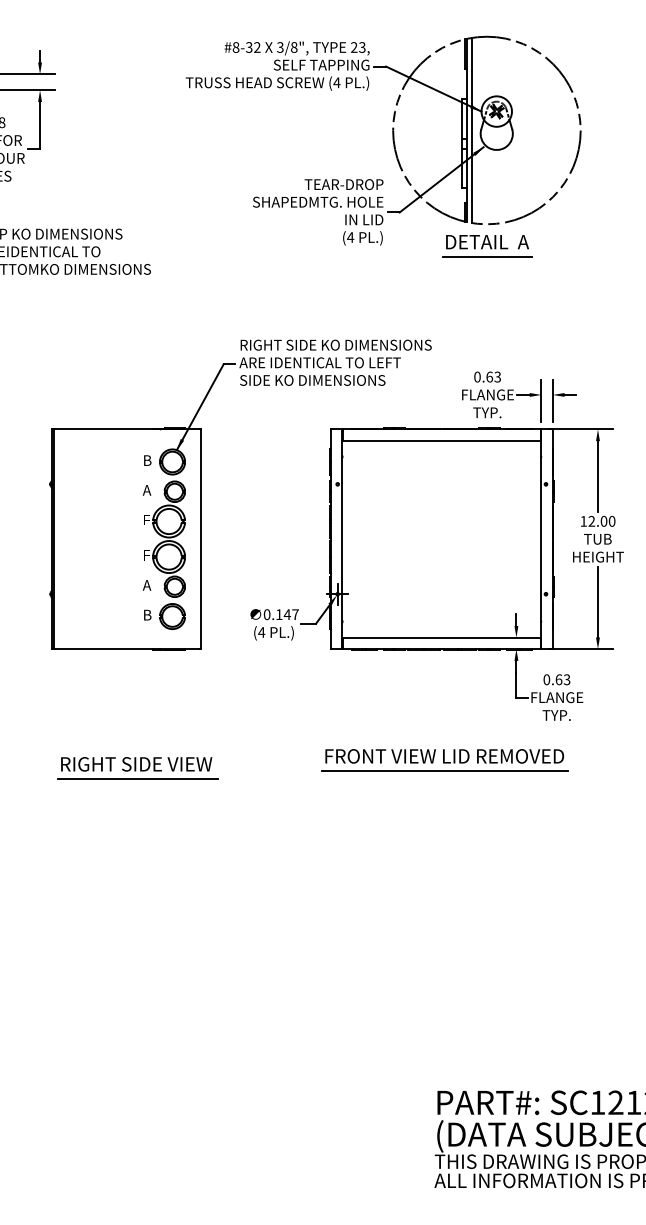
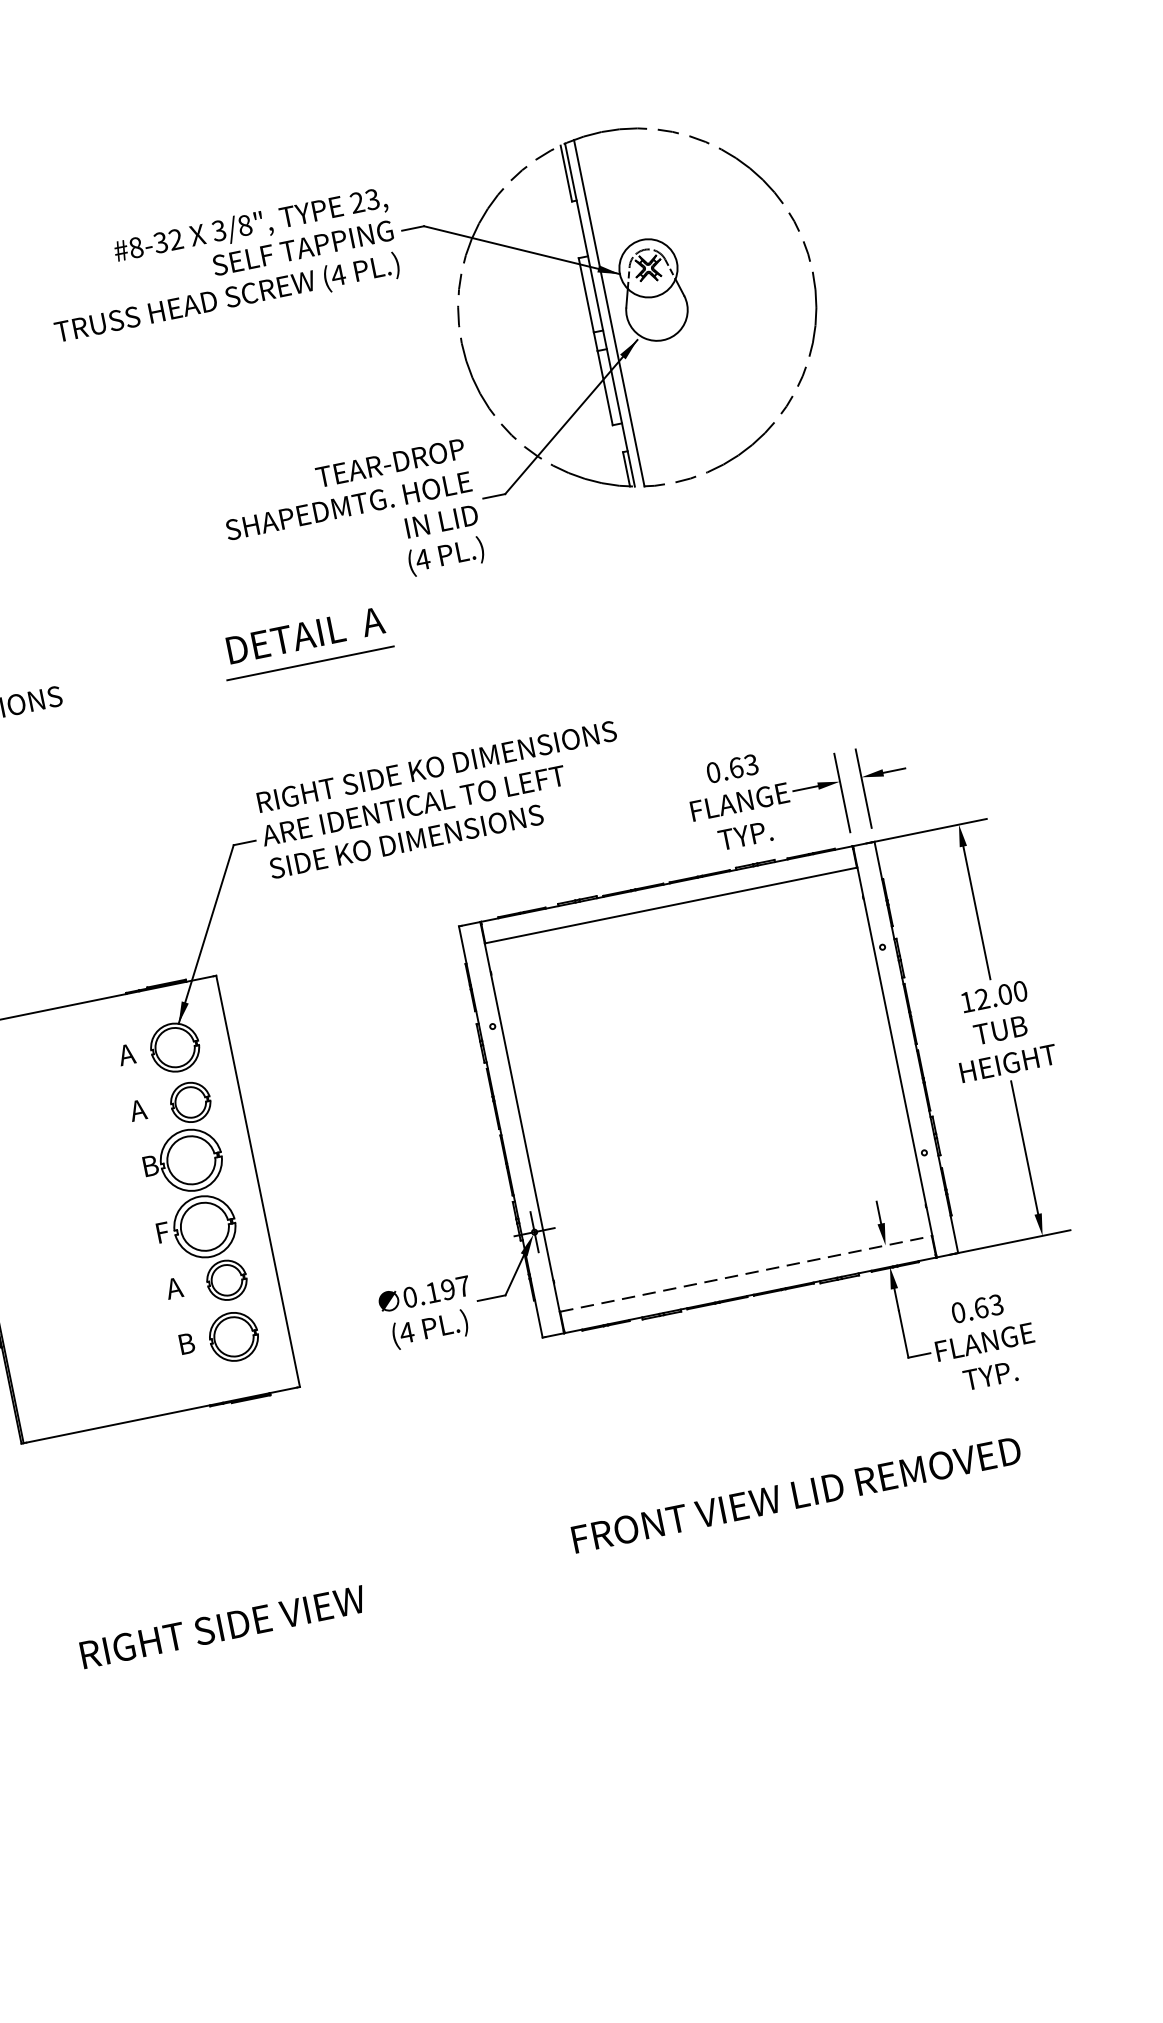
part: (487, 246) -> (307, 643), moved
text: (146, 460) -> (125, 1054), B -> A
text: (147, 519) -> (150, 1164), F -> B
text: (286, 614) -> (446, 1289), 0.147 -> 0.197
line: (442, 637) -> (747, 1273), solid -> dashed
line: (444, 770) -> (801, 1521), removed
line: (137, 778) -> (230, 1653), removed

